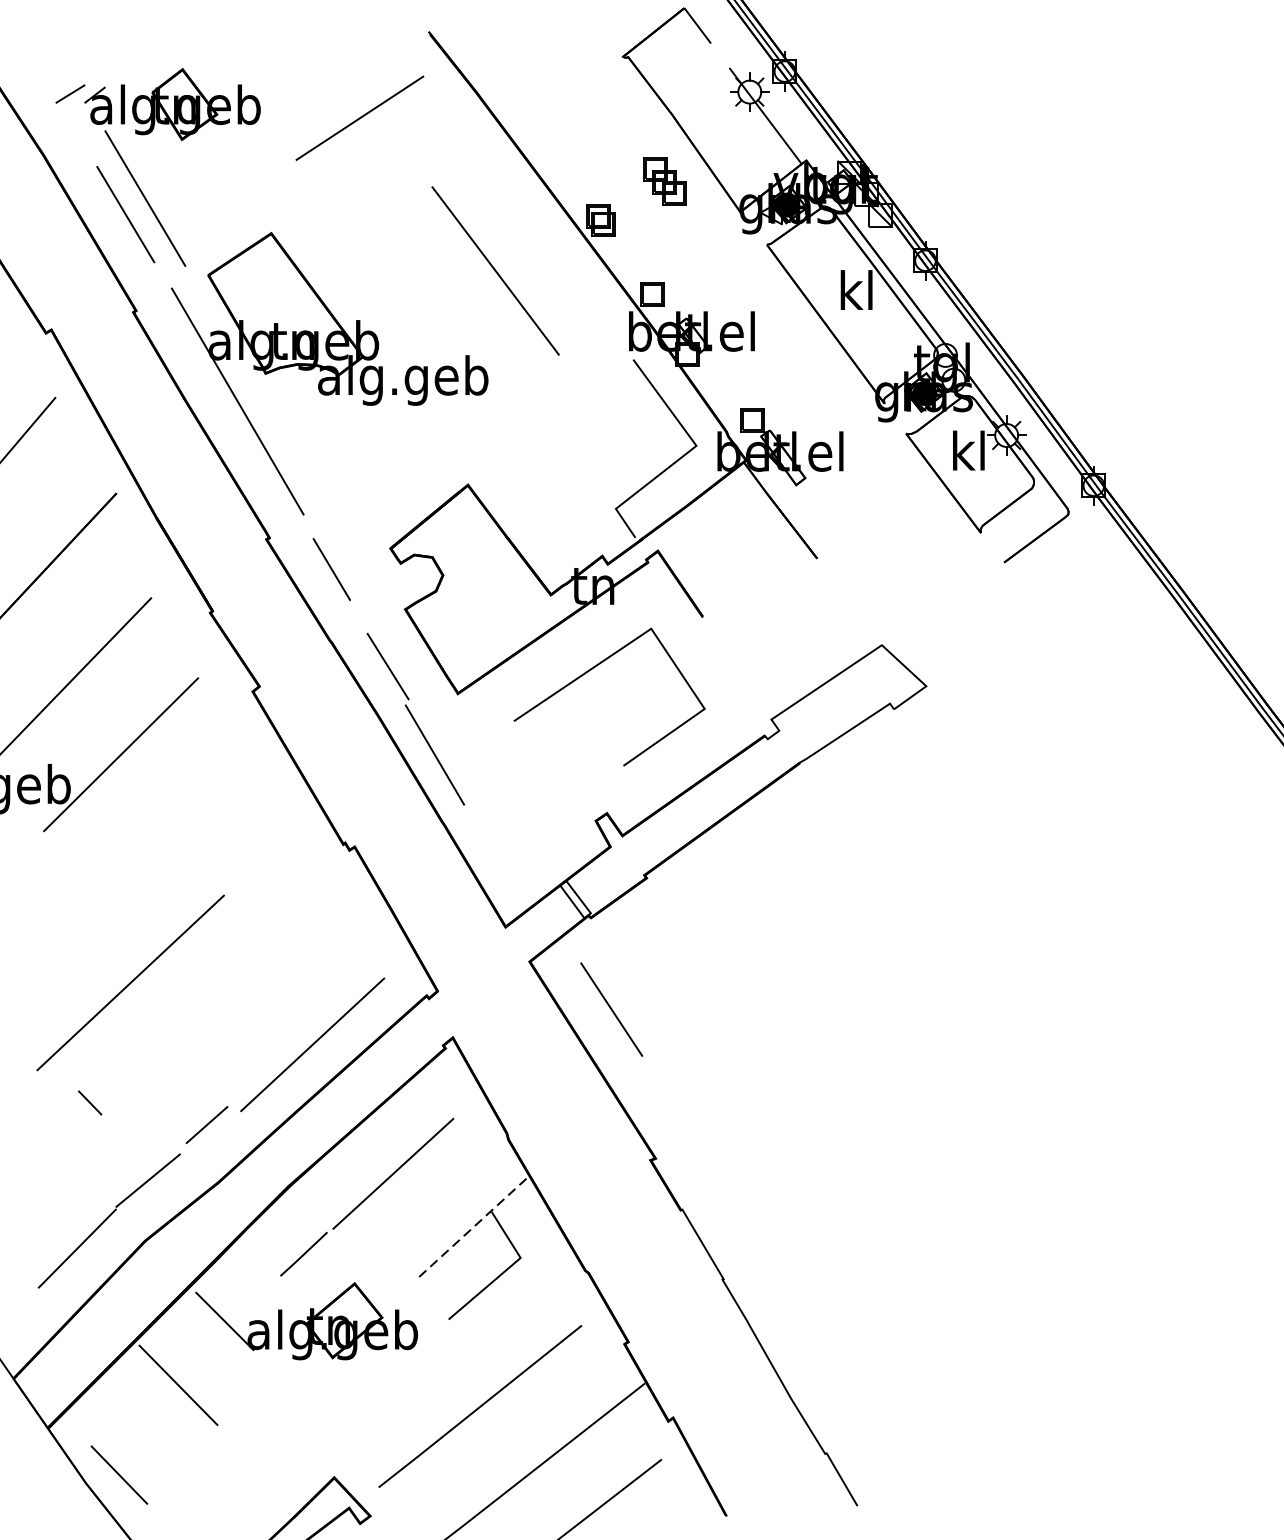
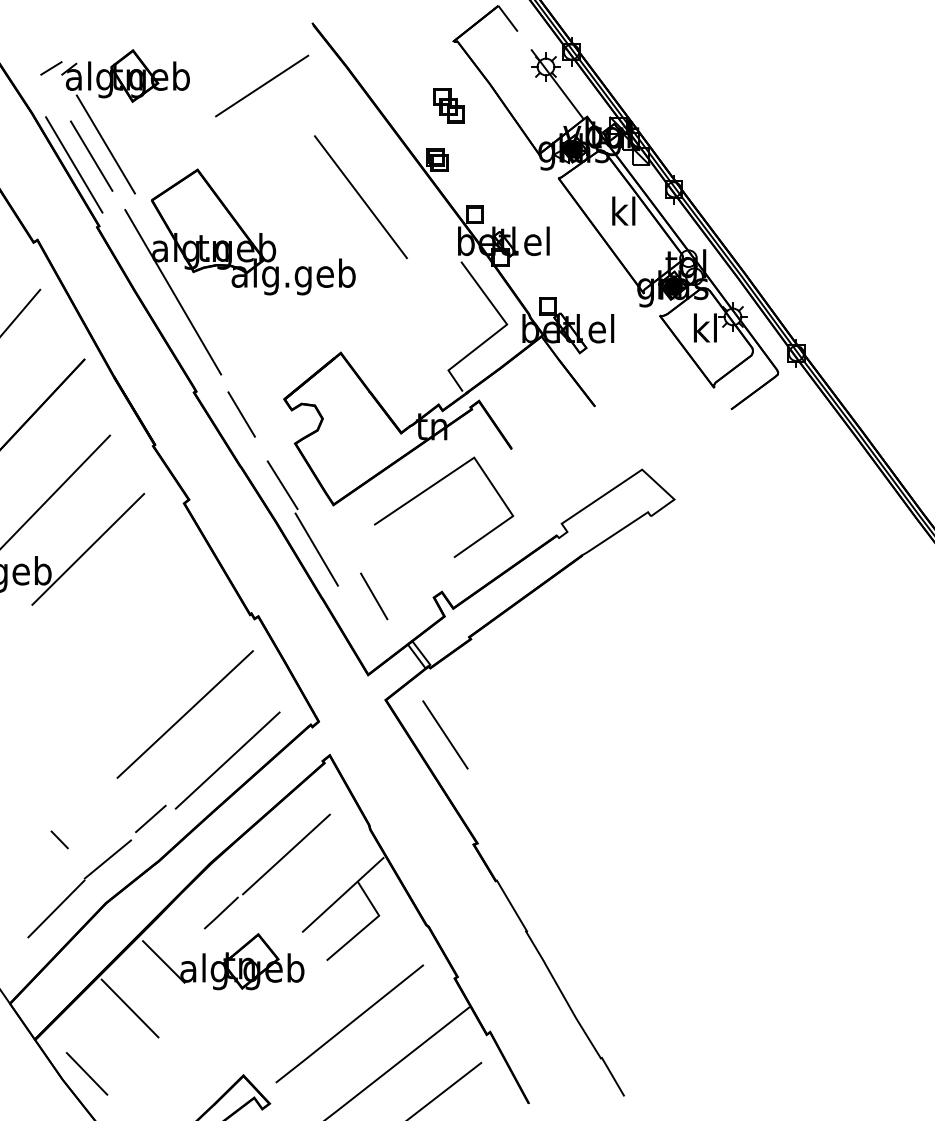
part: (663, 180) -> (448, 105), moved
line: (102, 226) -> (74, 164), added
line: (514, 819) -> (374, 596), added
line: (129, 982) -> (184, 714), moved
line: (89, 1102) -> (59, 839), moved
line: (471, 1228) -> (343, 894), dashed -> solid

